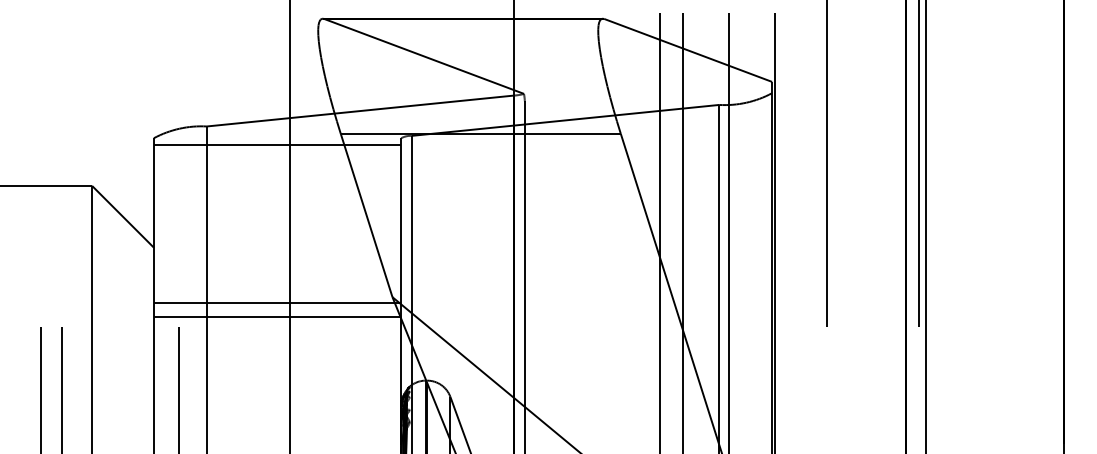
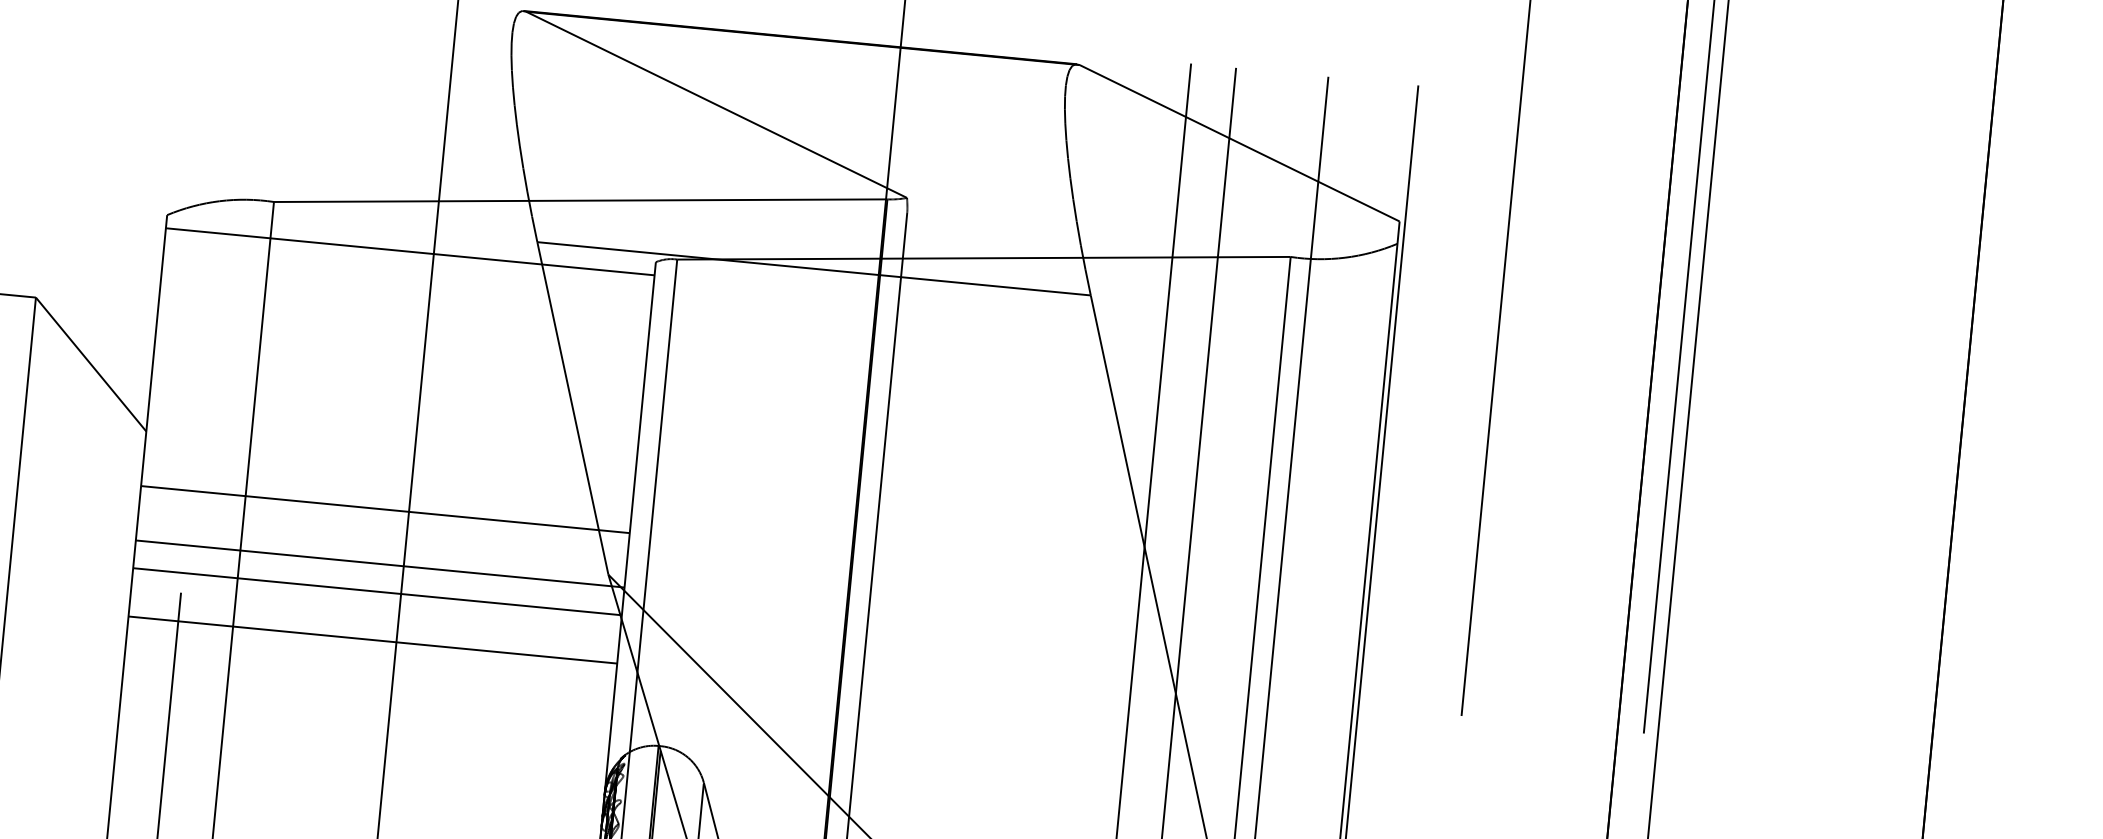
line: (277, 275) -> (385, 509), added
line: (277, 341) -> (372, 640), added

